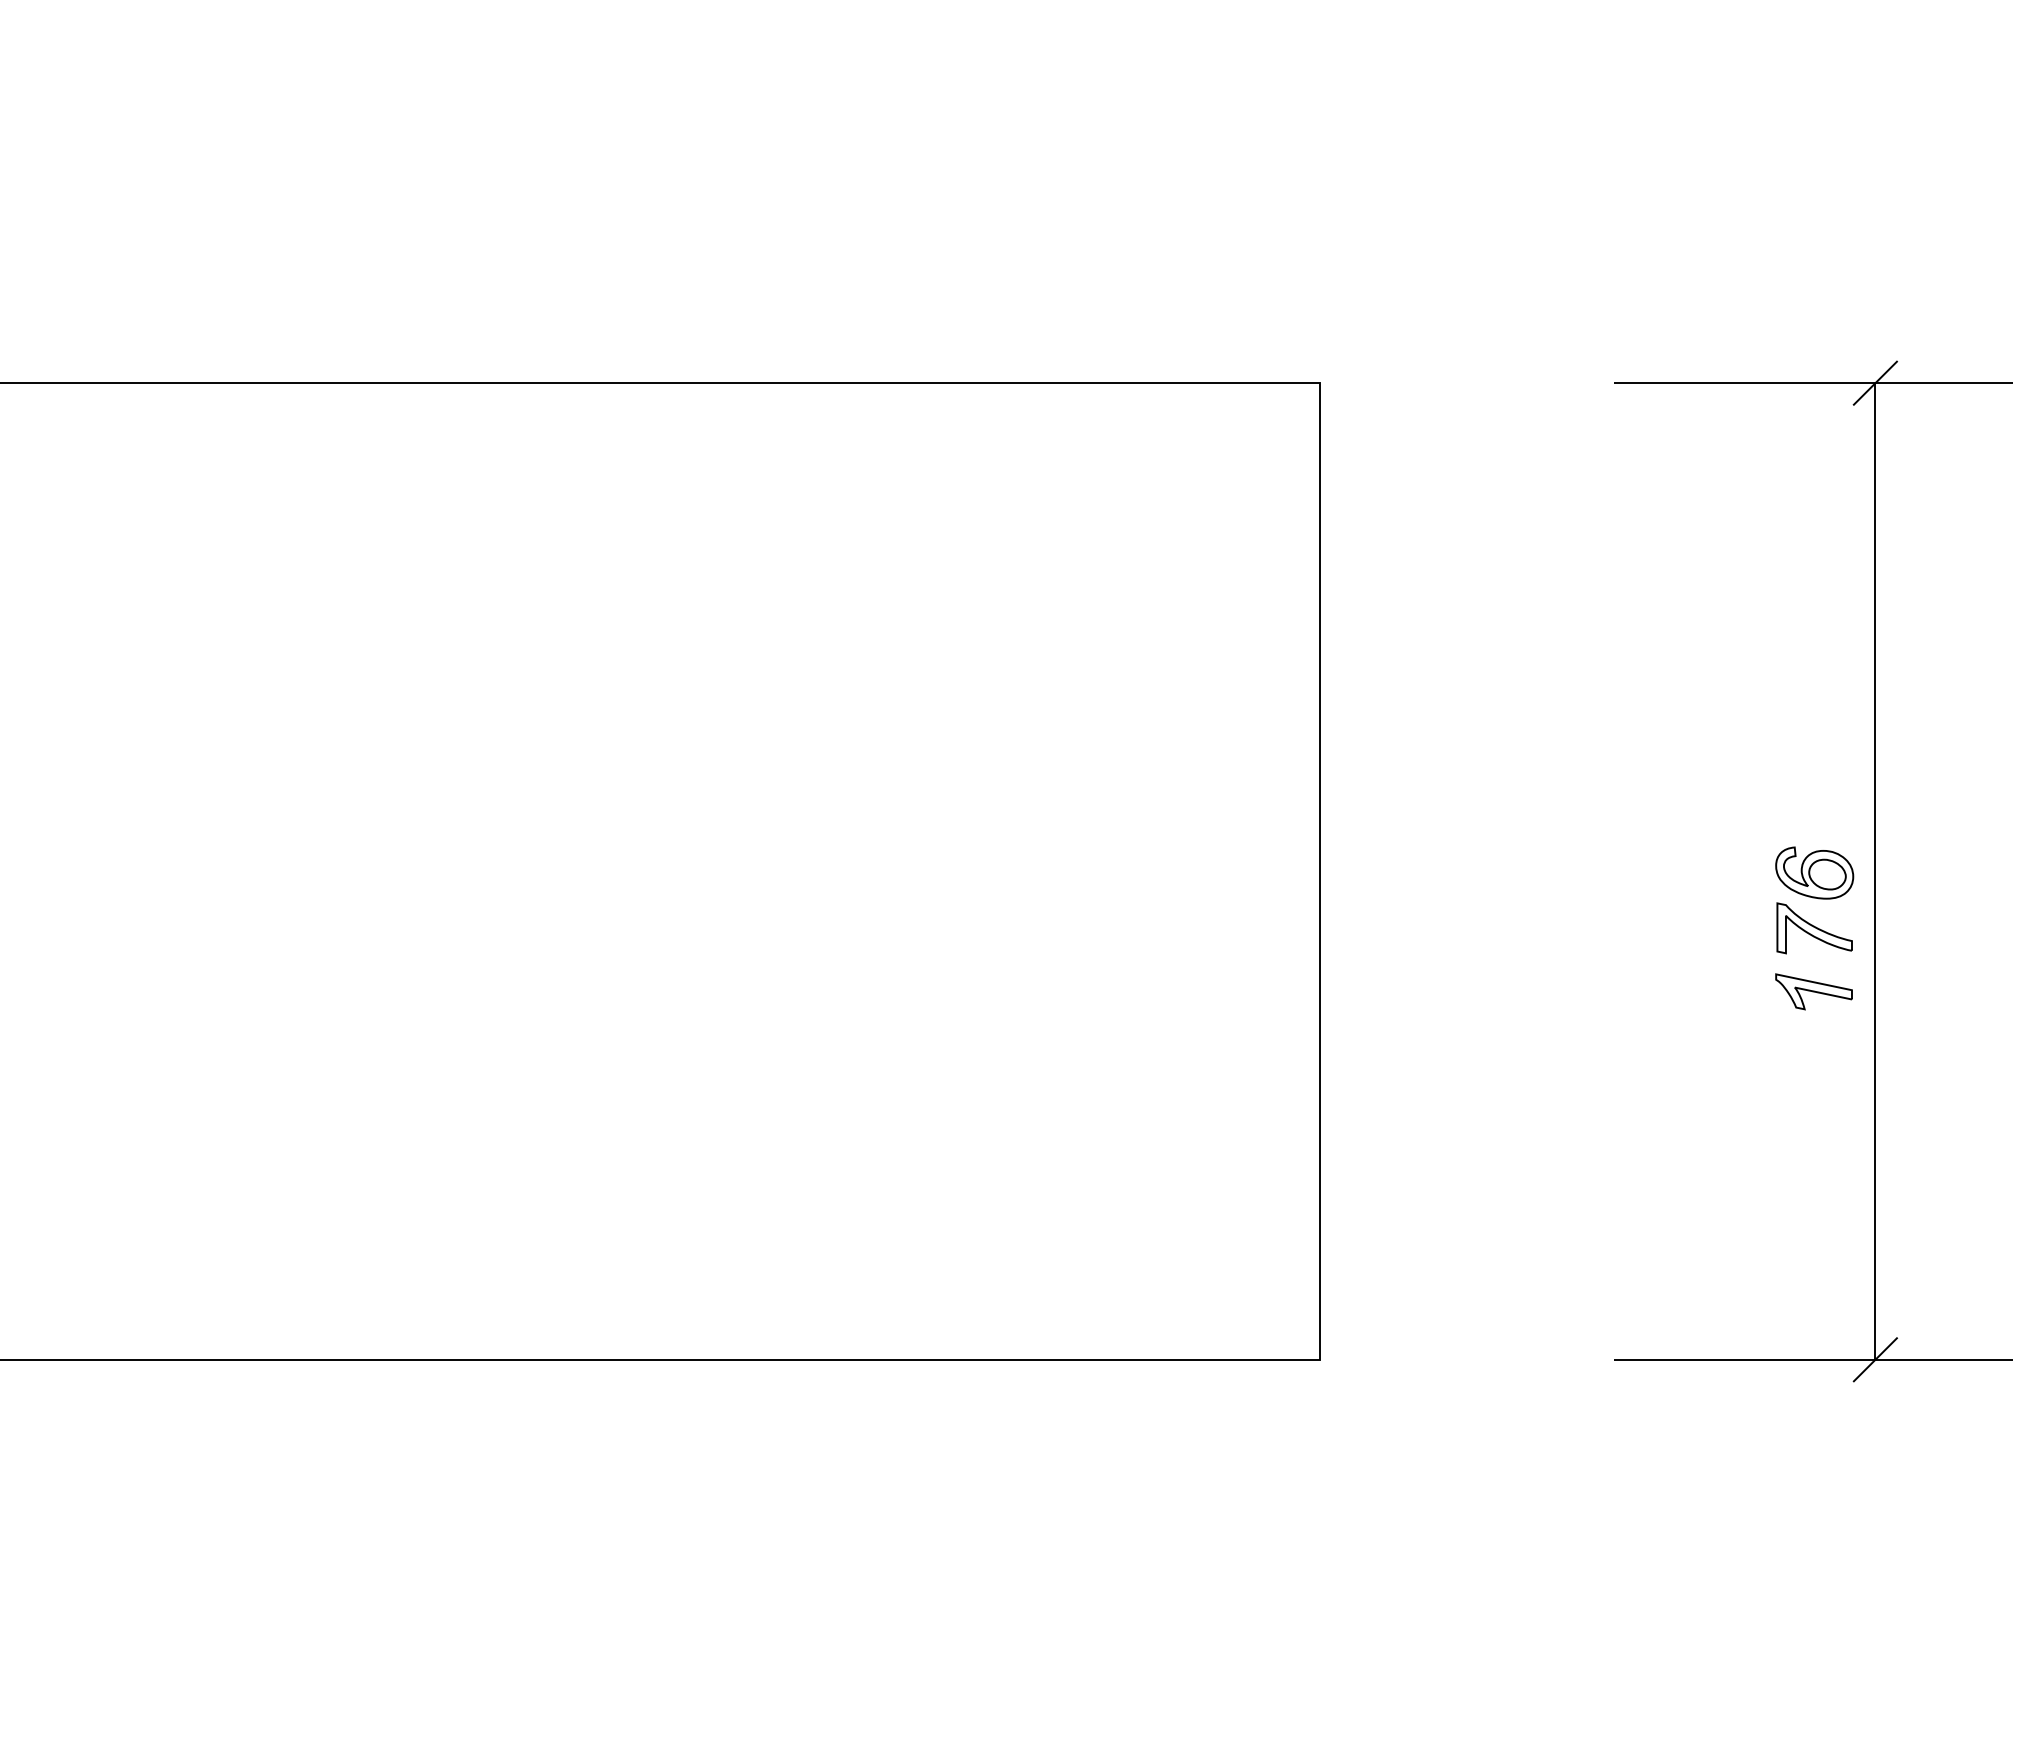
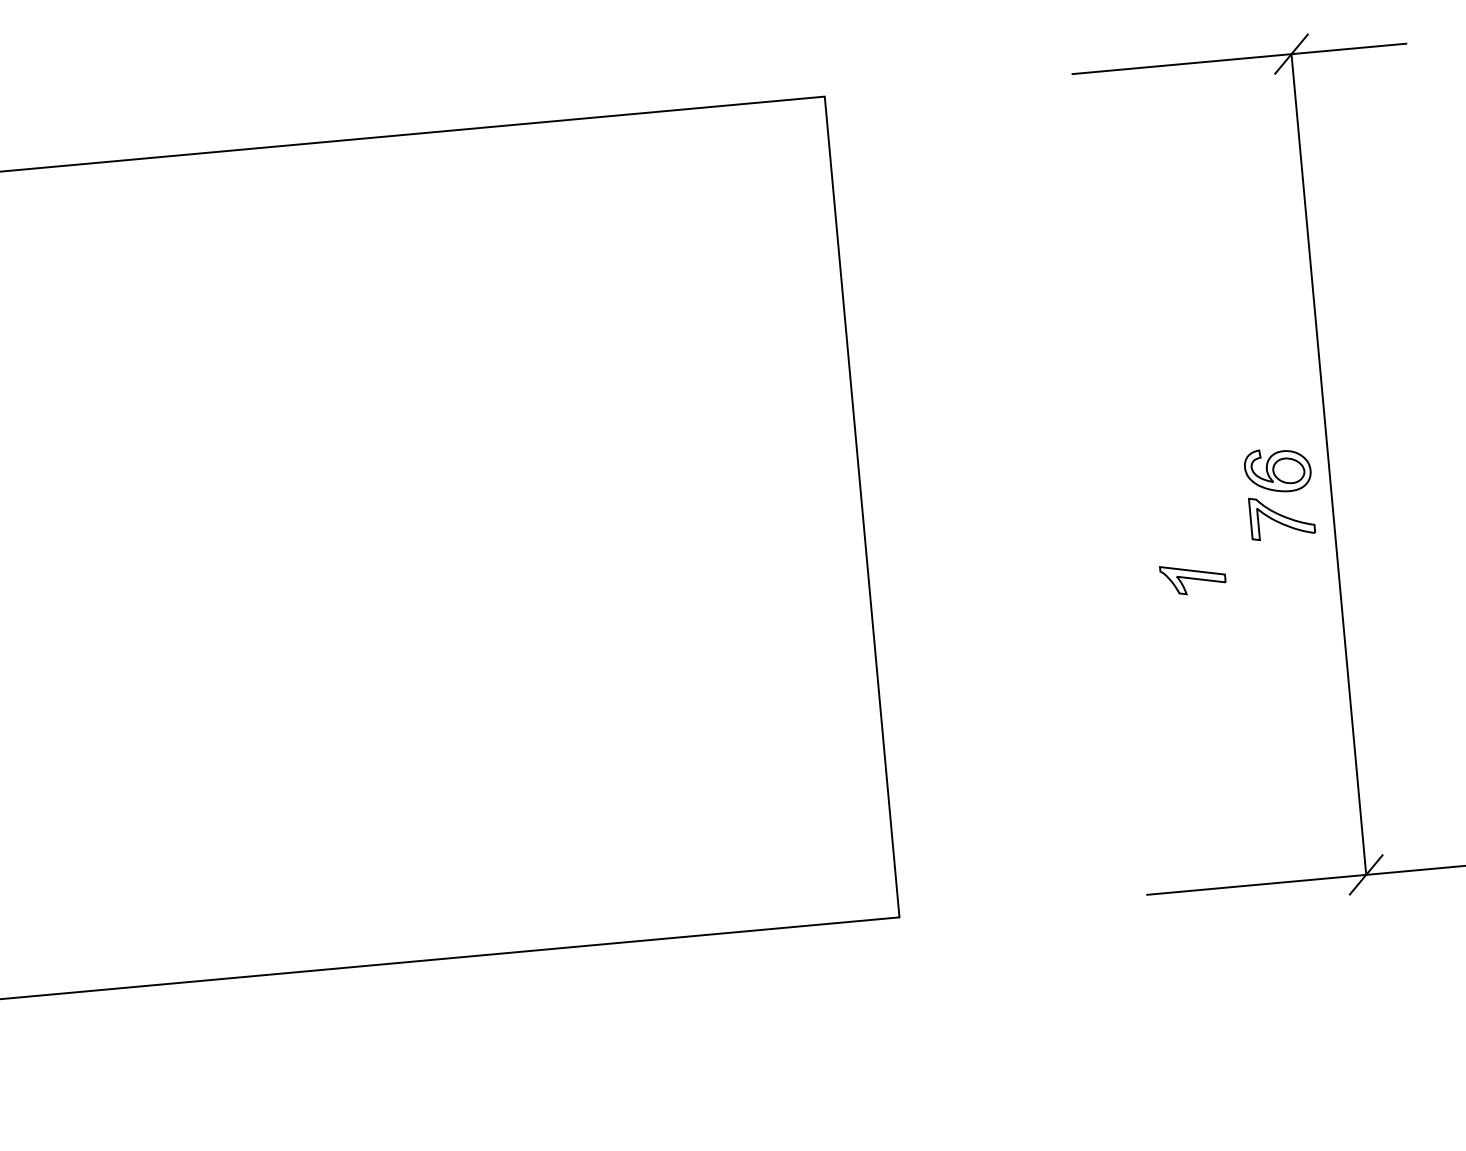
part: (1813, 991) -> (1192, 578), moved

